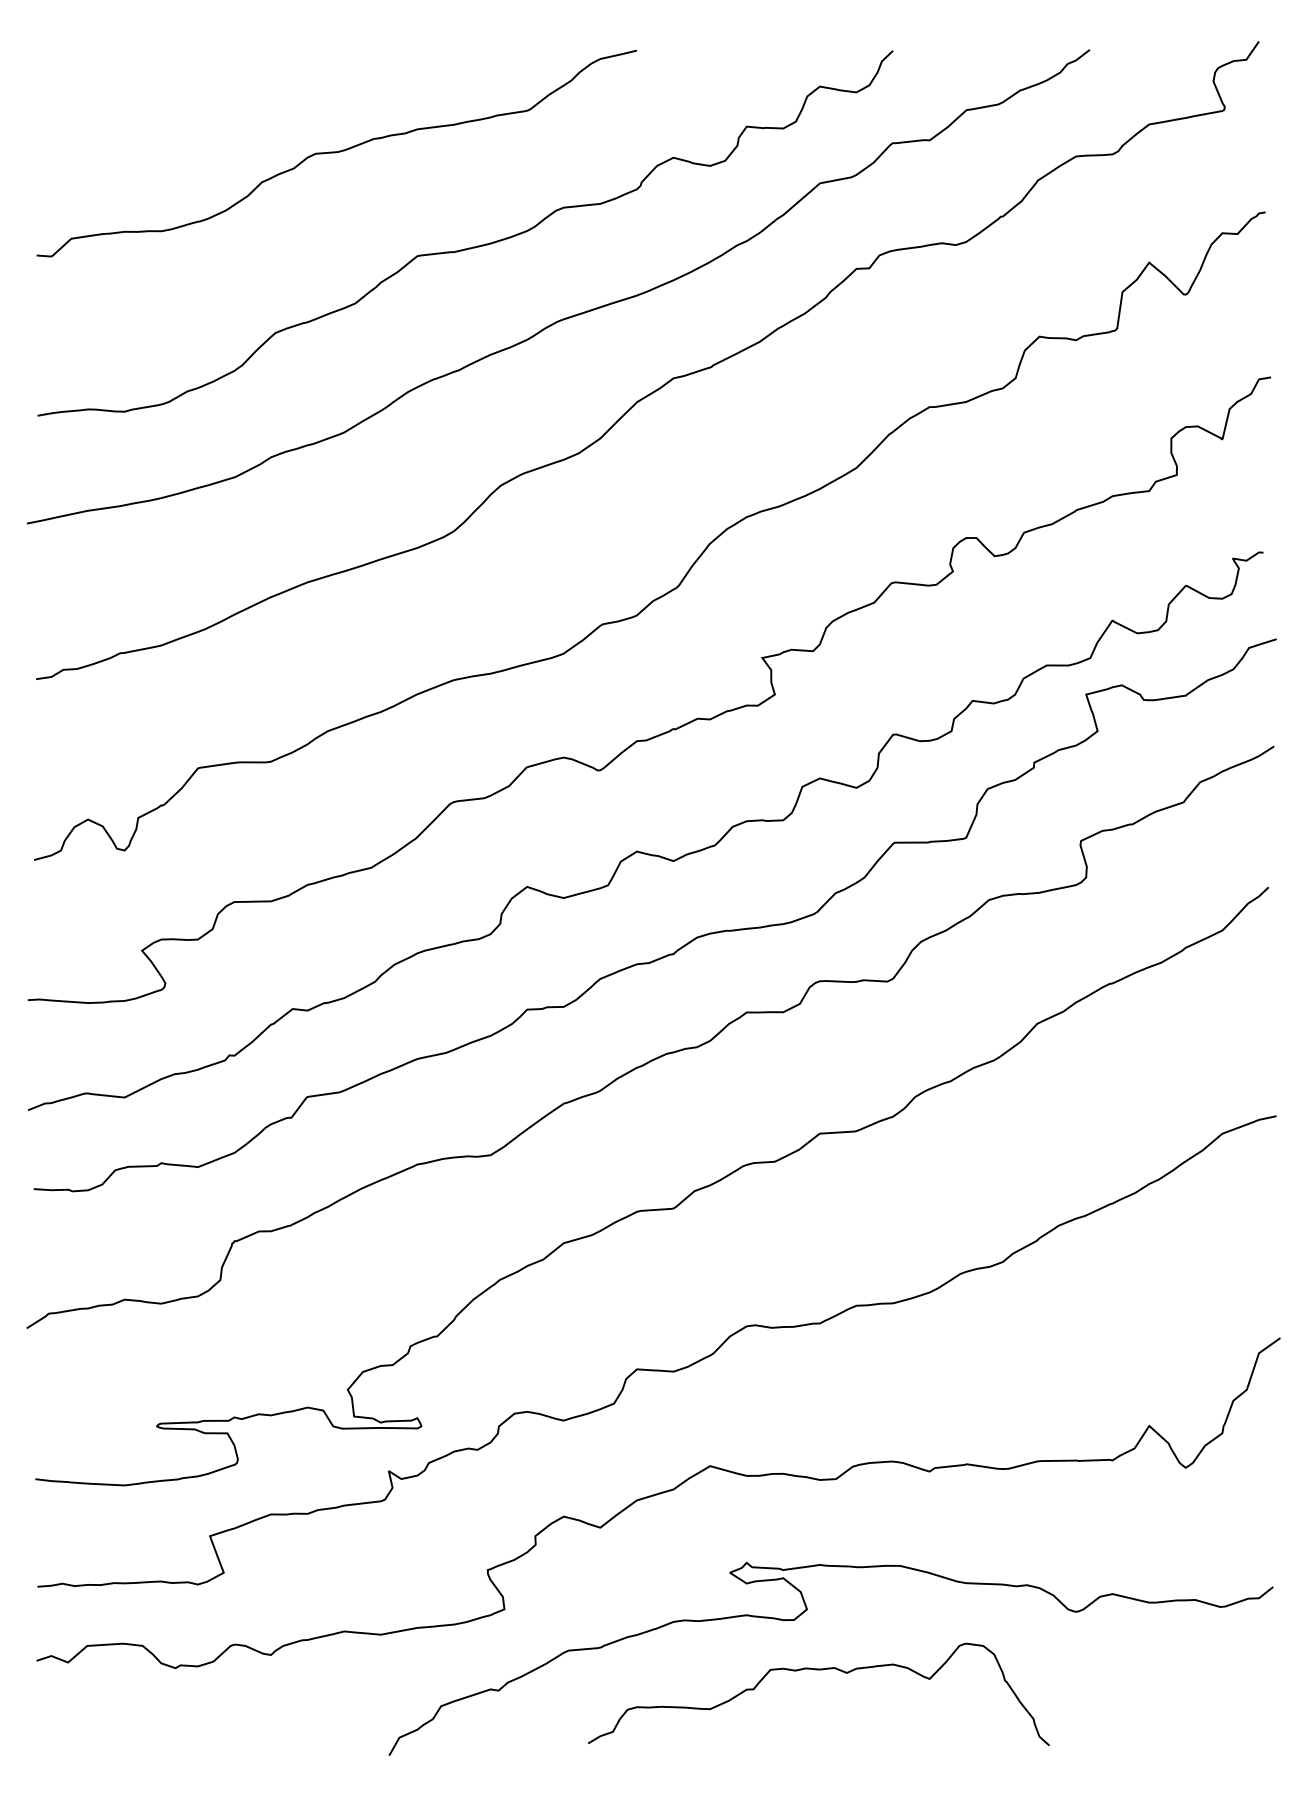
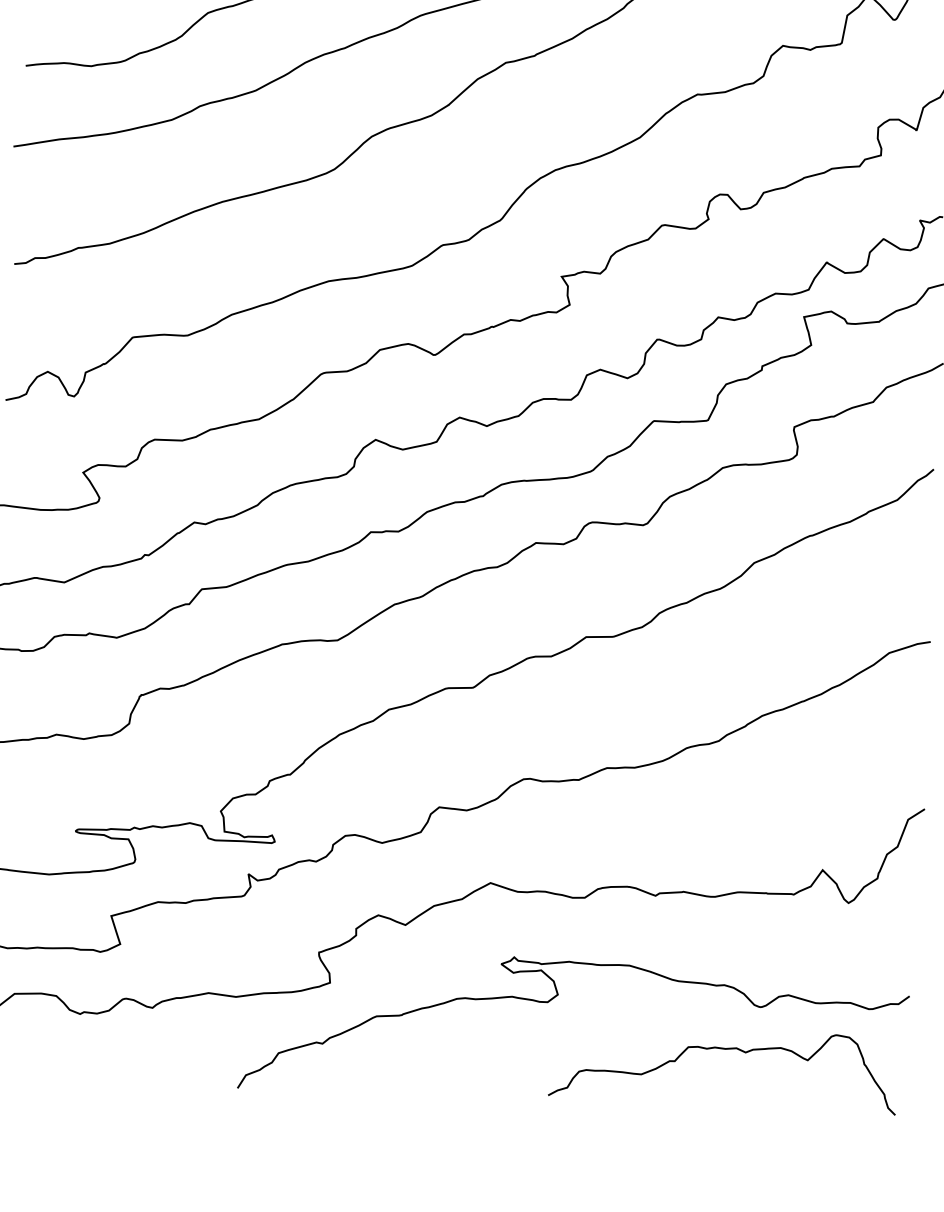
curve: (818, 1670) -> (724, 1049), moved

